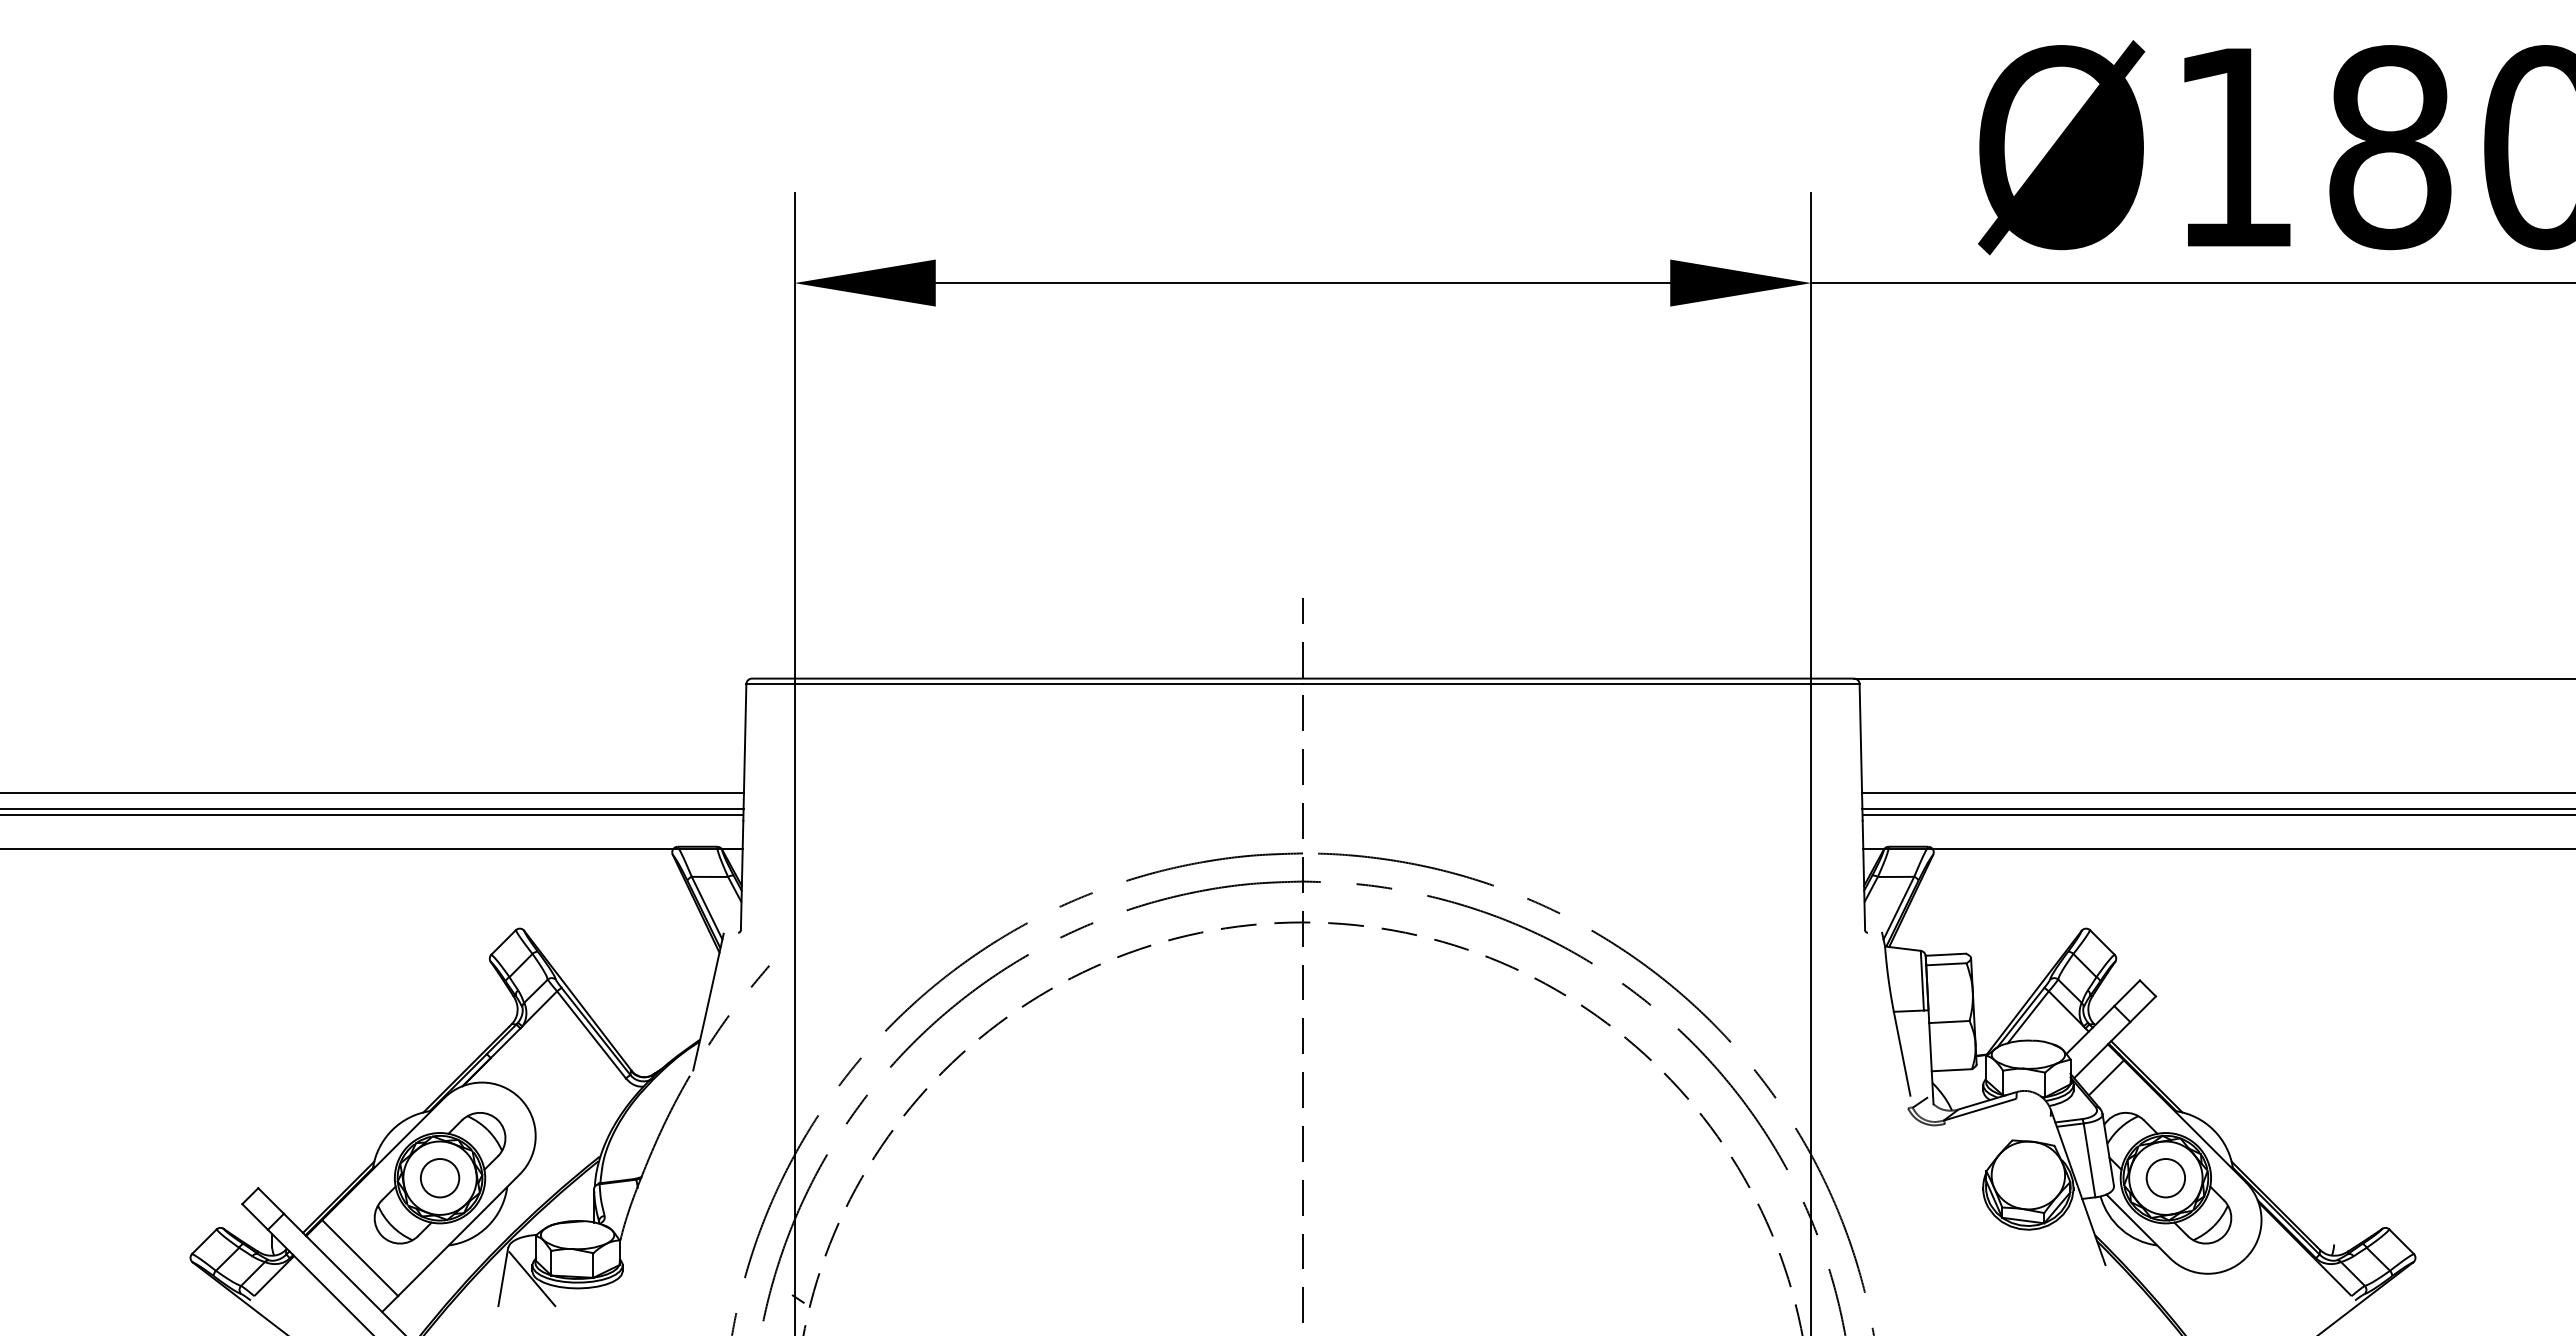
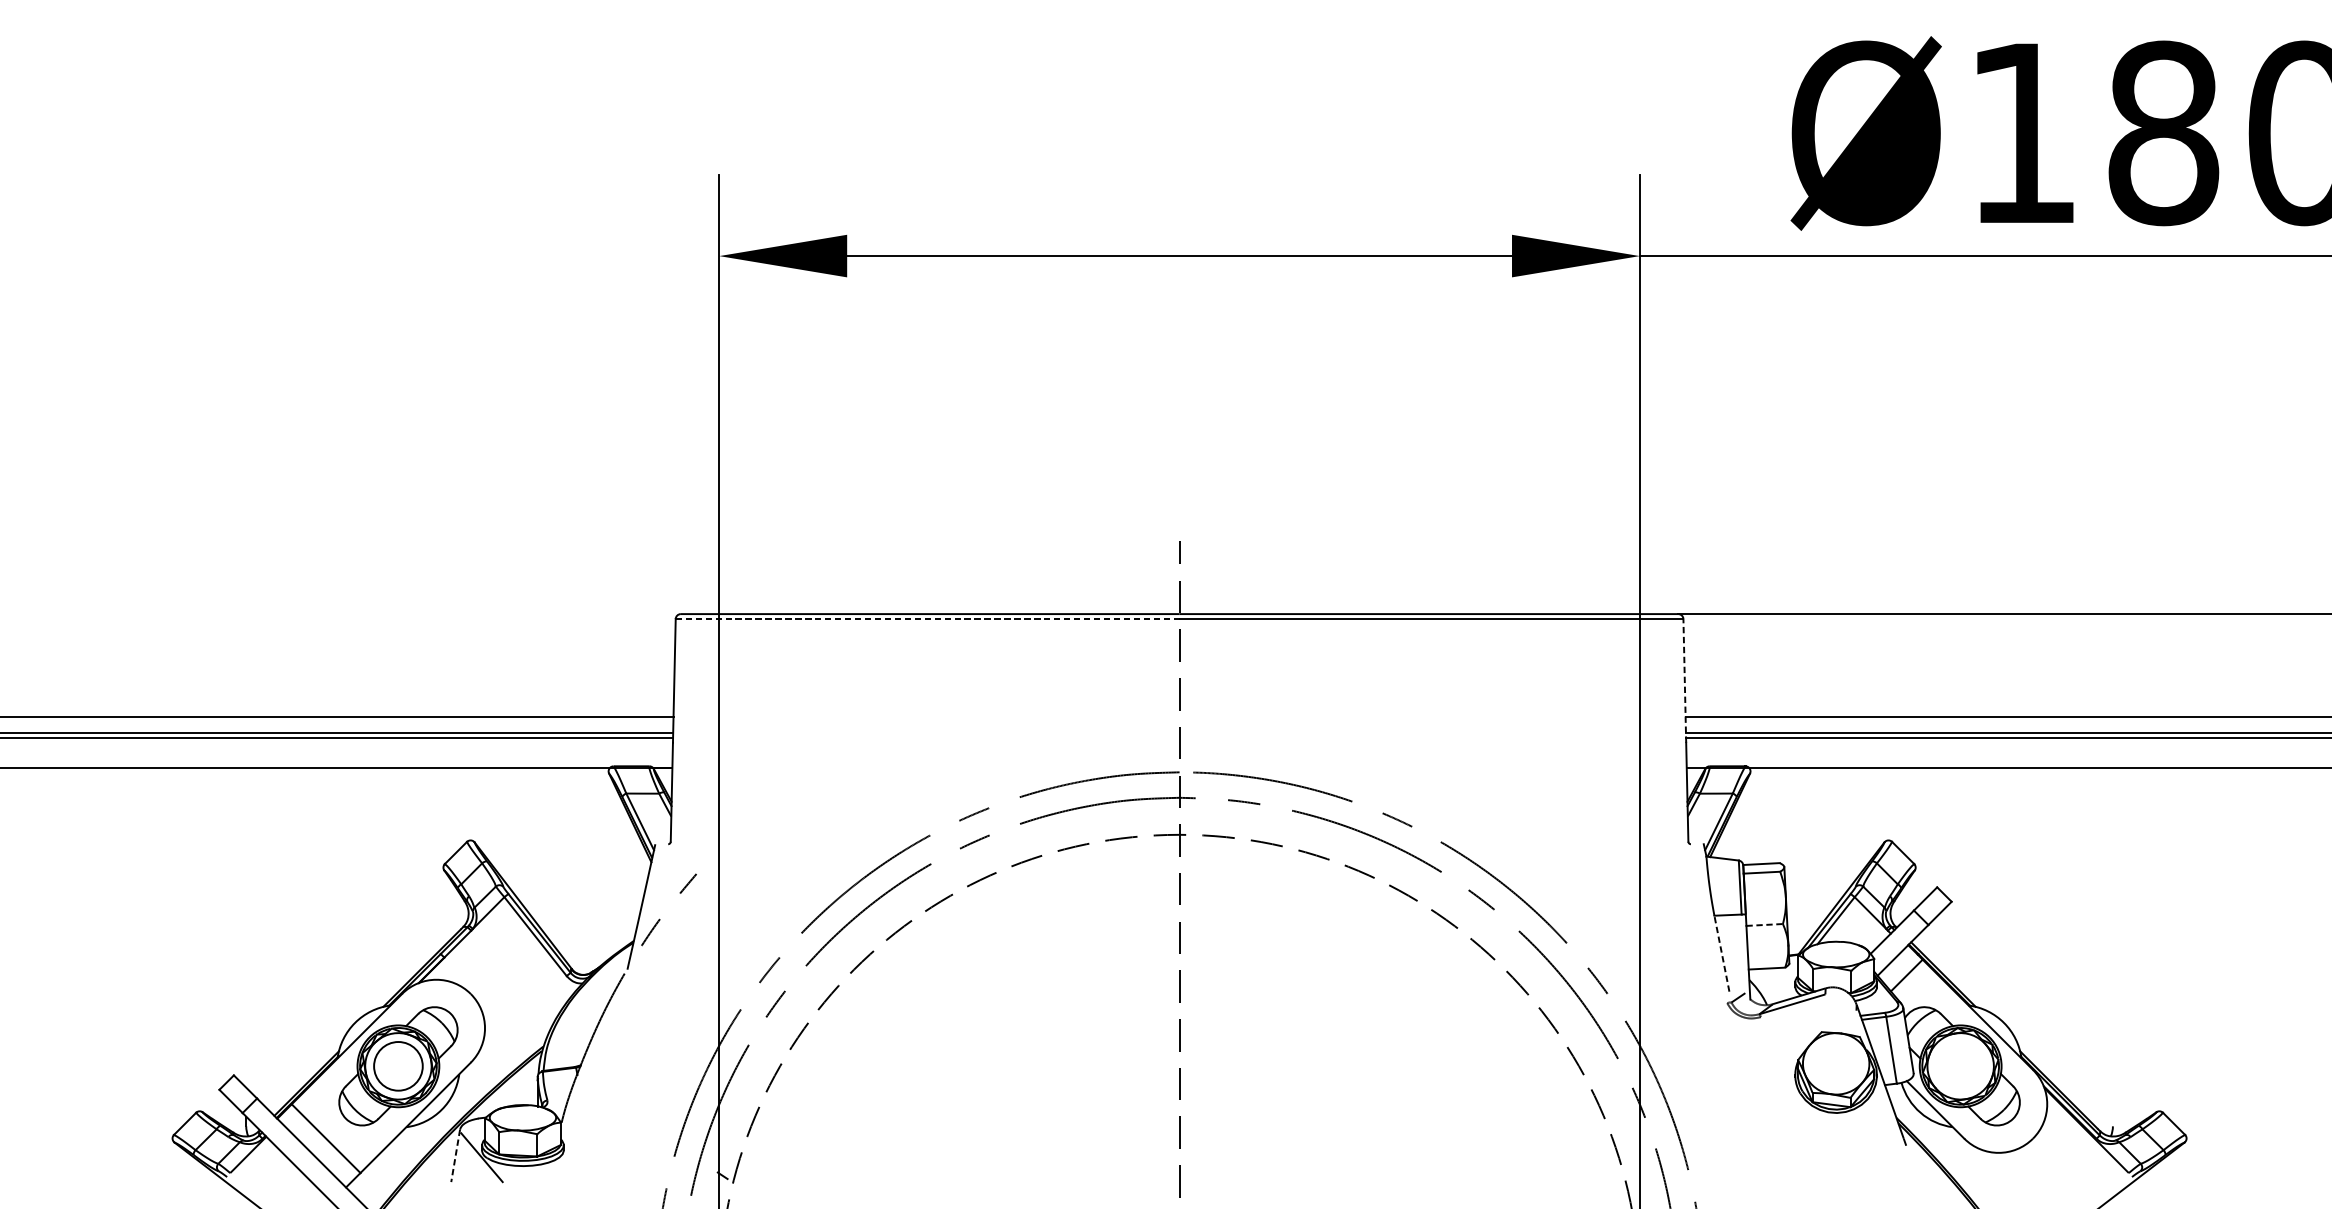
line: (1025, 684) -> (928, 619), solid -> dashed
line: (1861, 751) -> (1685, 680), solid -> dashed
line: (1949, 1022) -> (1764, 925), solid -> dashed
line: (1902, 1053) -> (1722, 953), solid -> dashed
circle: (439, 1178) -> (397, 1066), size x1.4
circle: (2165, 1178) -> (1960, 1066), removed
line: (503, 1277) -> (455, 1156), solid -> dashed

